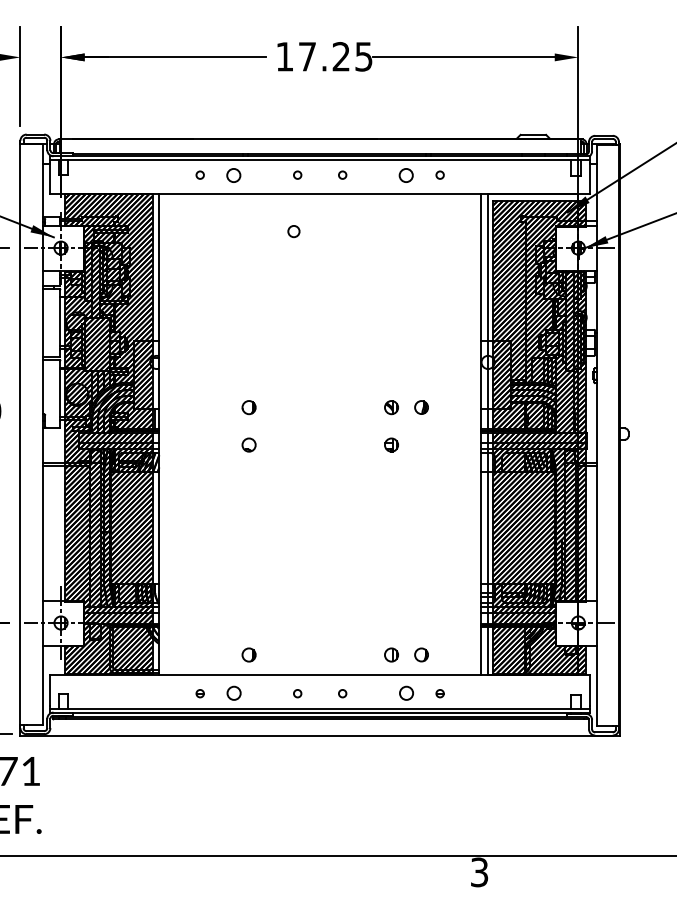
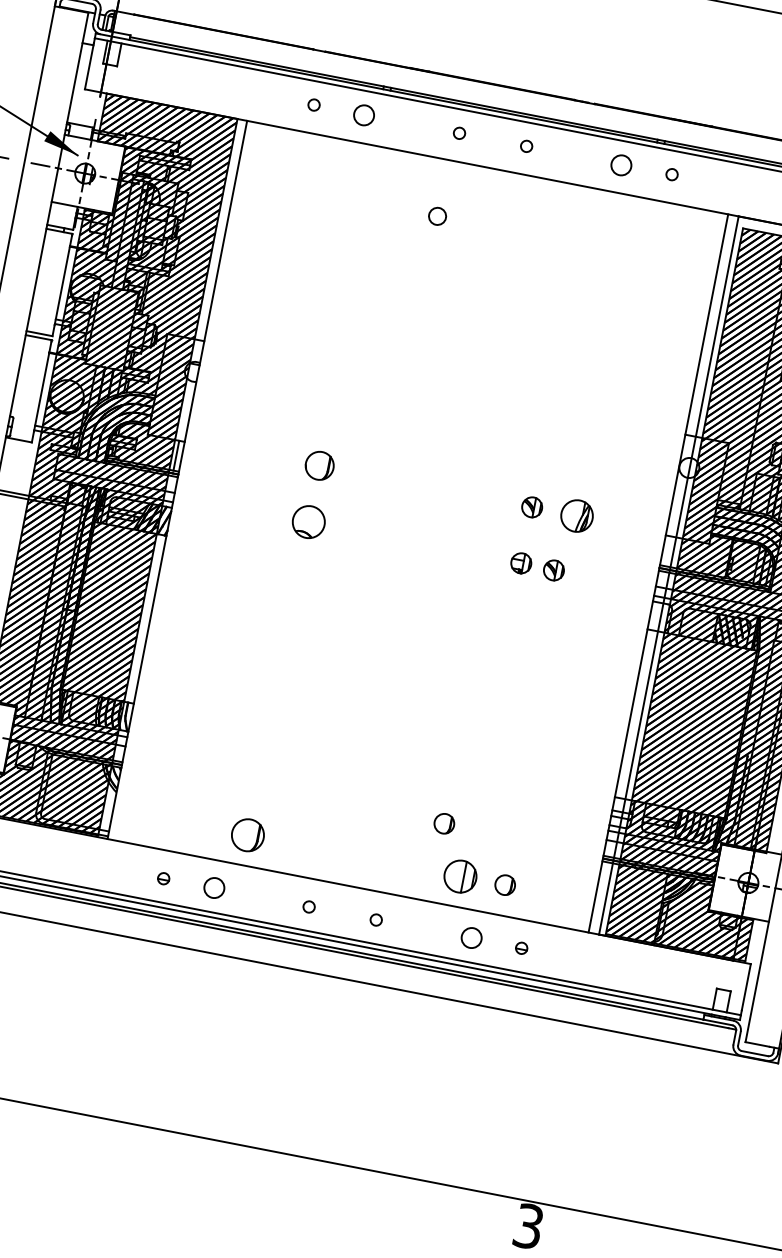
circle: (248, 407) -> (318, 465), size x1.4
part: (421, 407) -> (576, 515), size x1.6
circle: (248, 444) -> (307, 520), size x1.6
part: (413, 445) -> (553, 570), added
circle: (374, 622) -> (444, 823), added
circle: (248, 654) -> (247, 834), size x1.6
part: (391, 654) -> (460, 875), size x1.6

